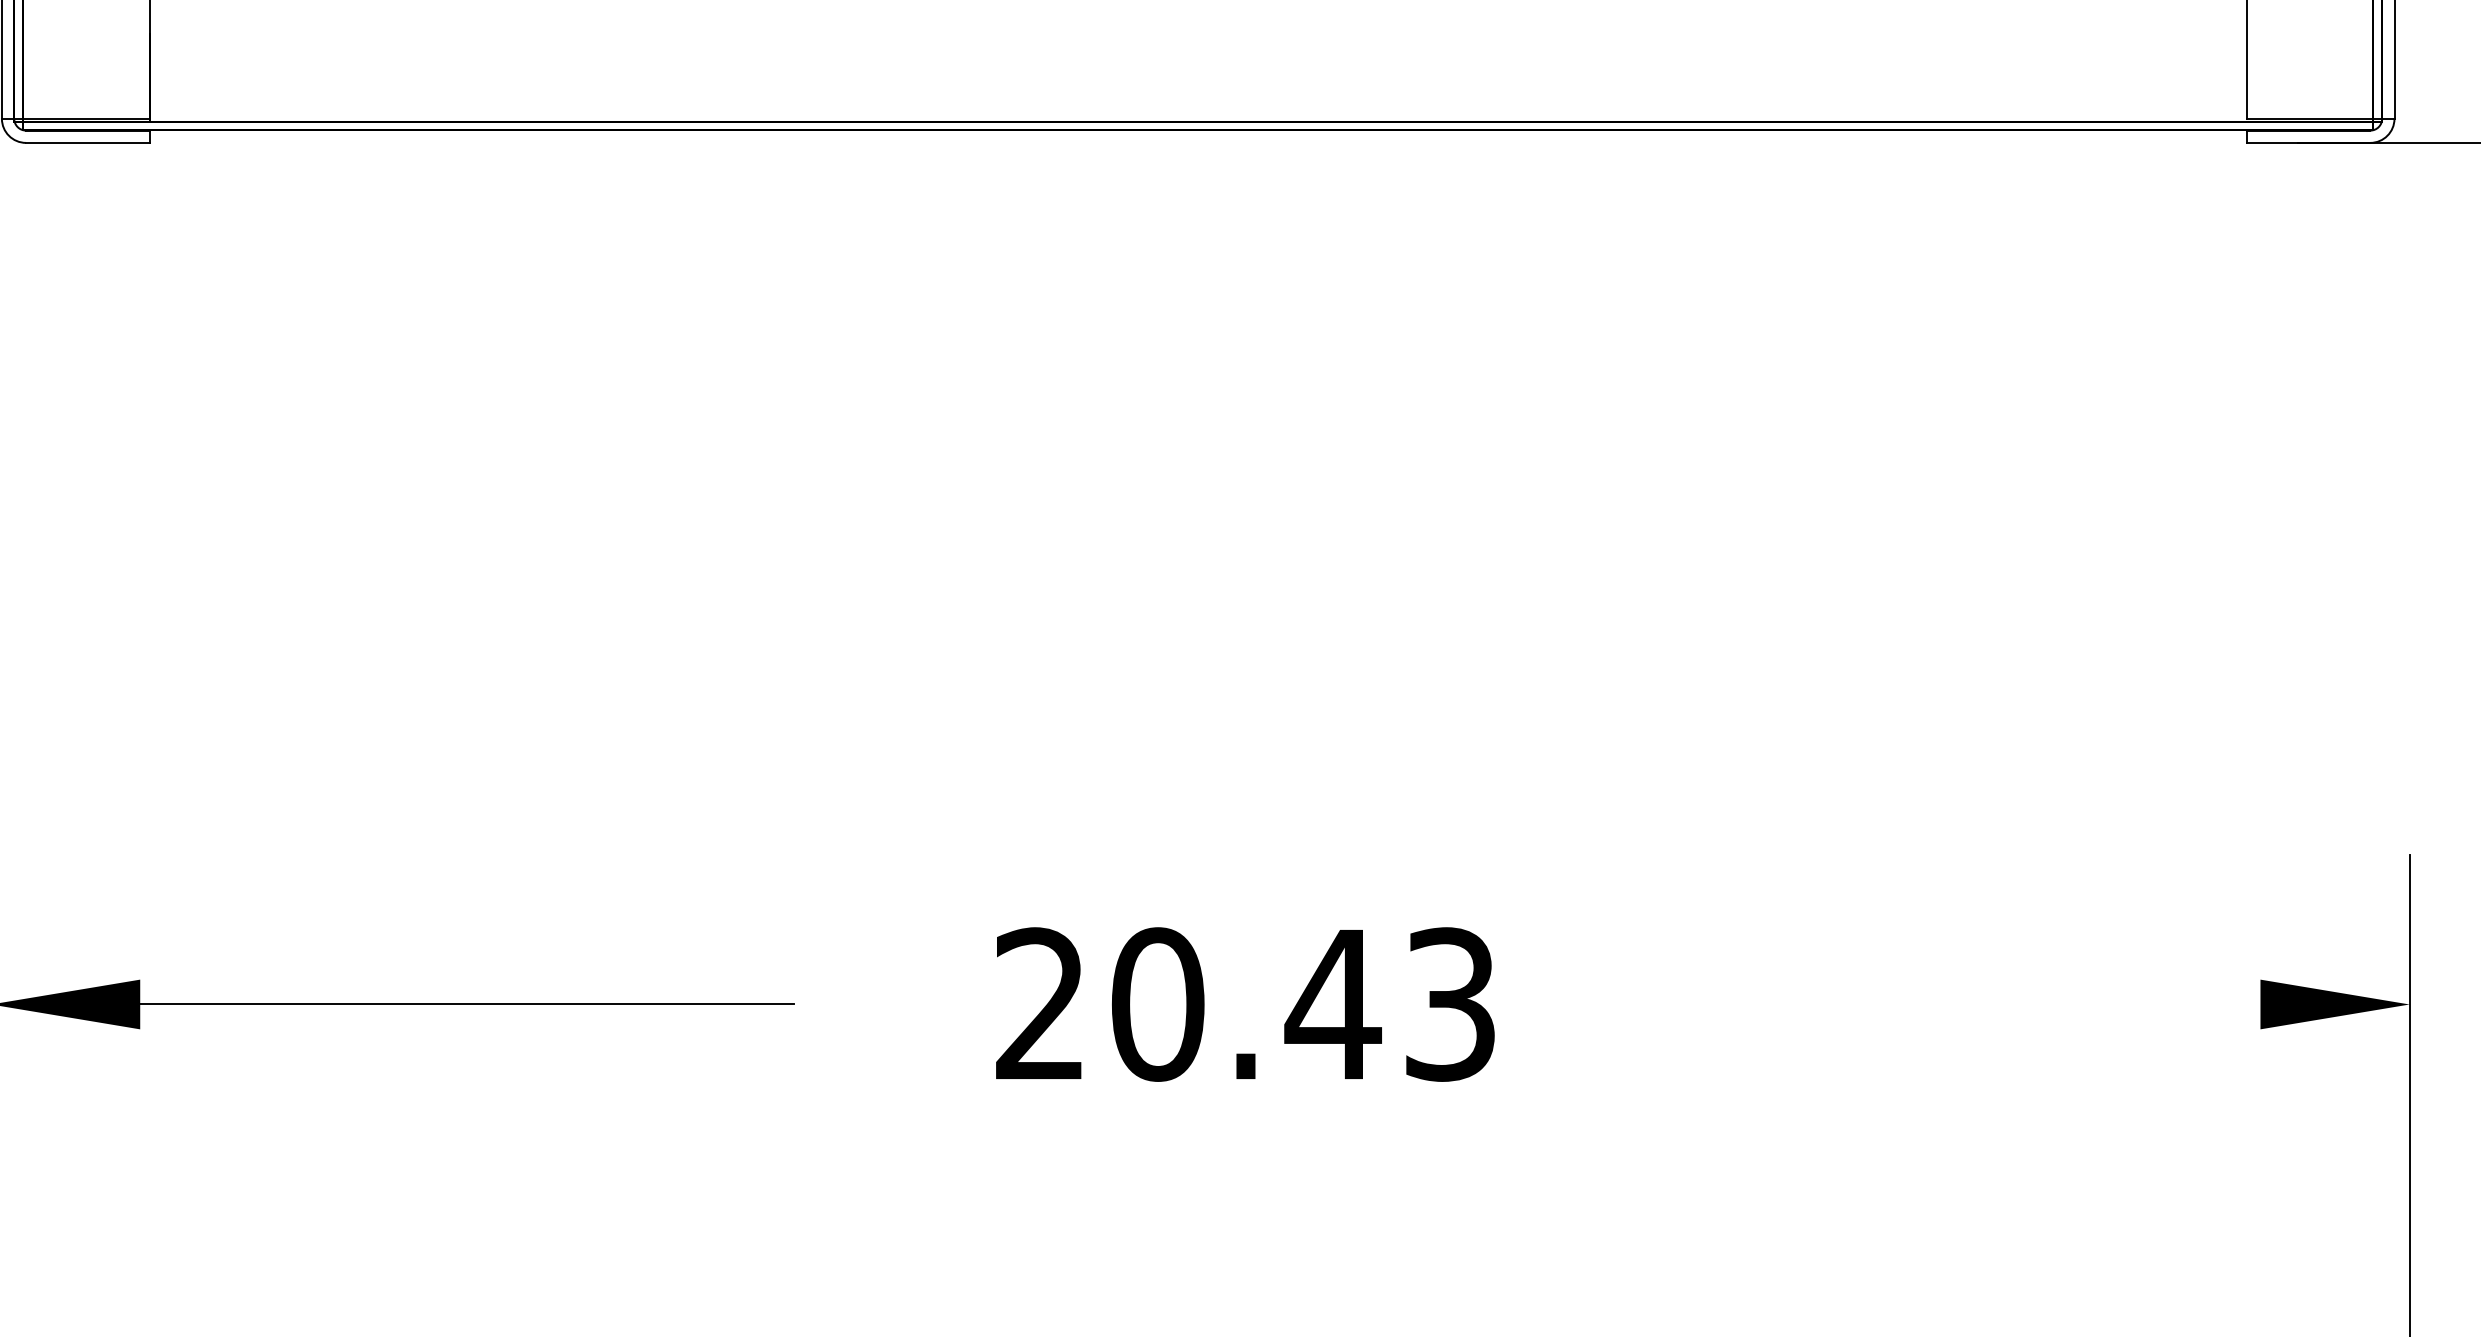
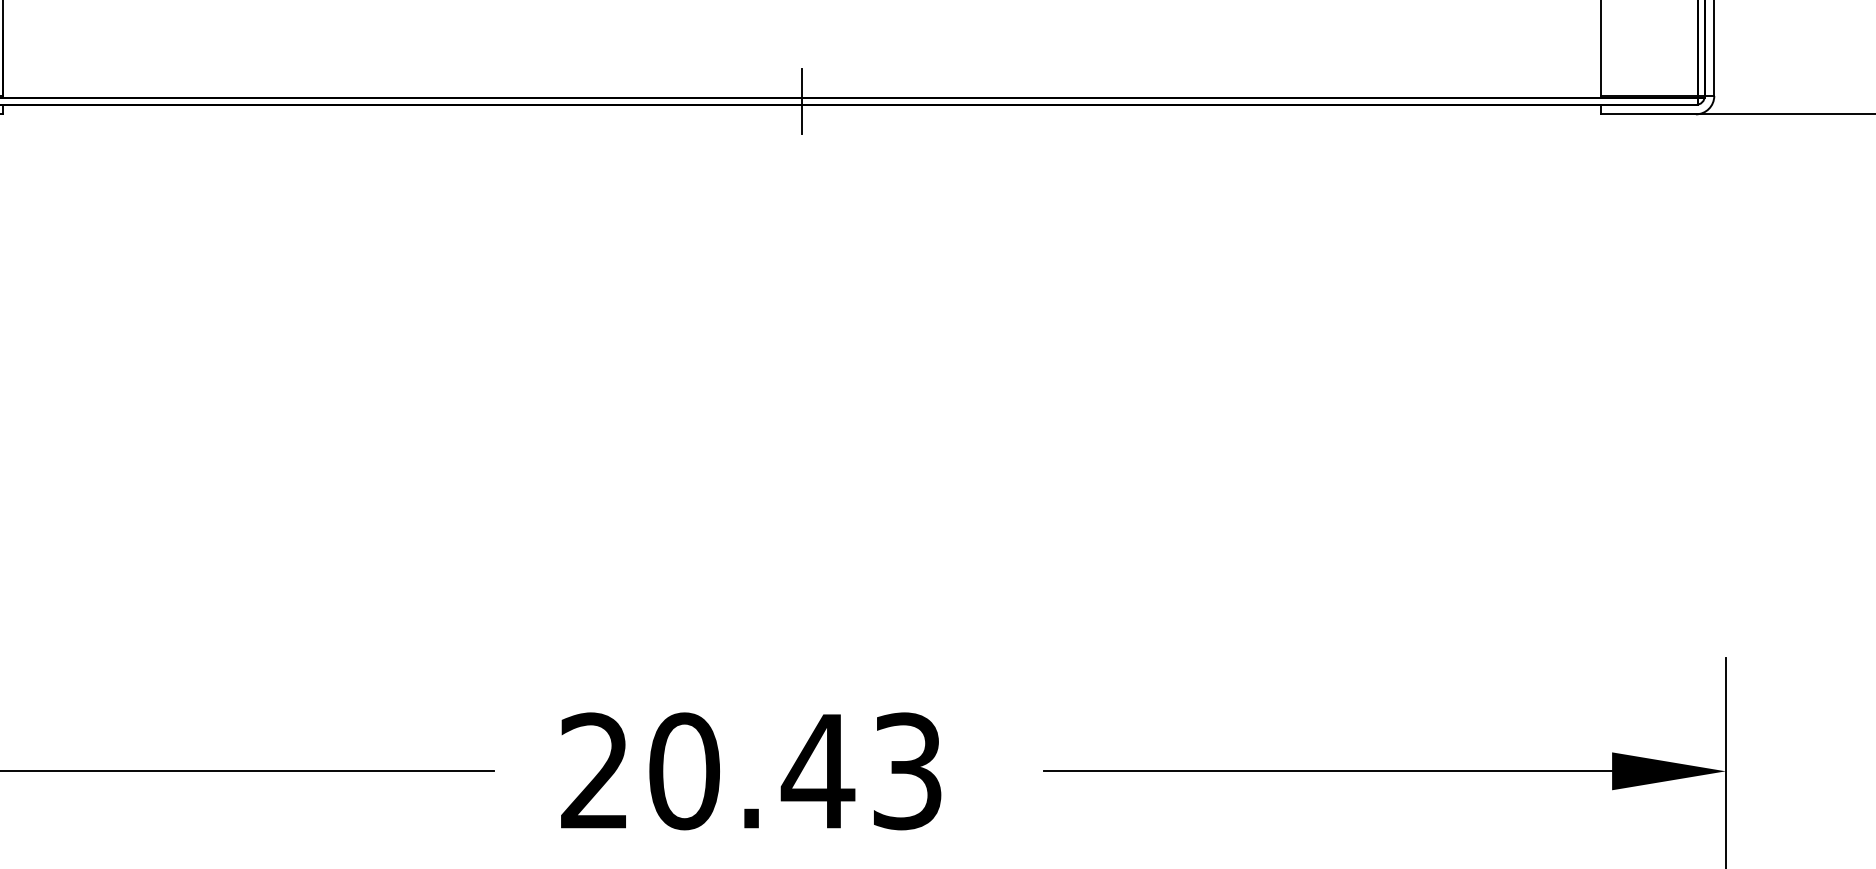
line: (1198, 126) -> (802, 101), added
text: (1245, 1004) -> (751, 771), moved
line: (1887, 1004) -> (1327, 771), added

